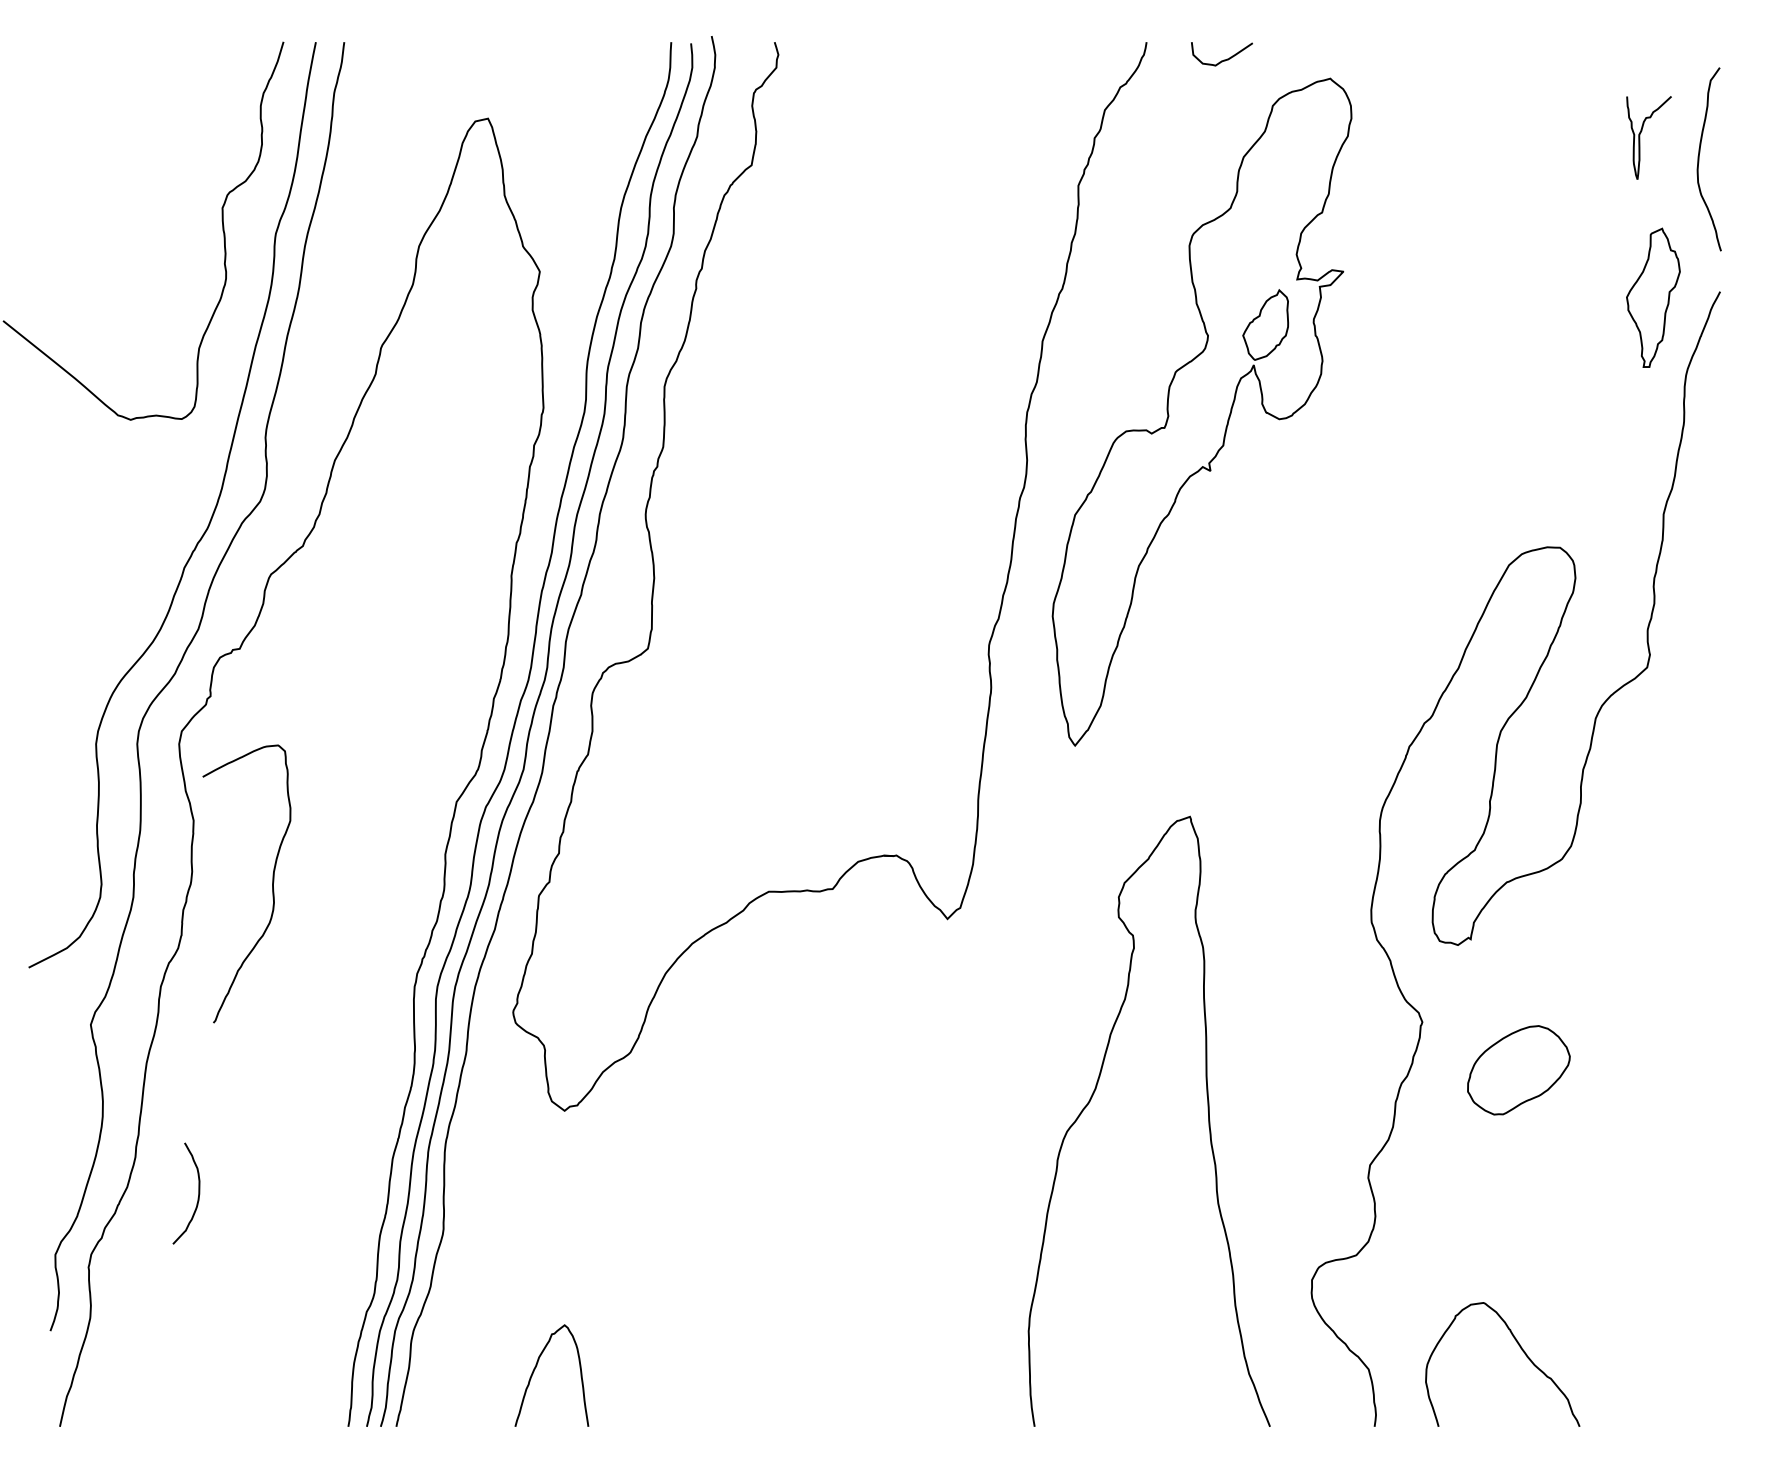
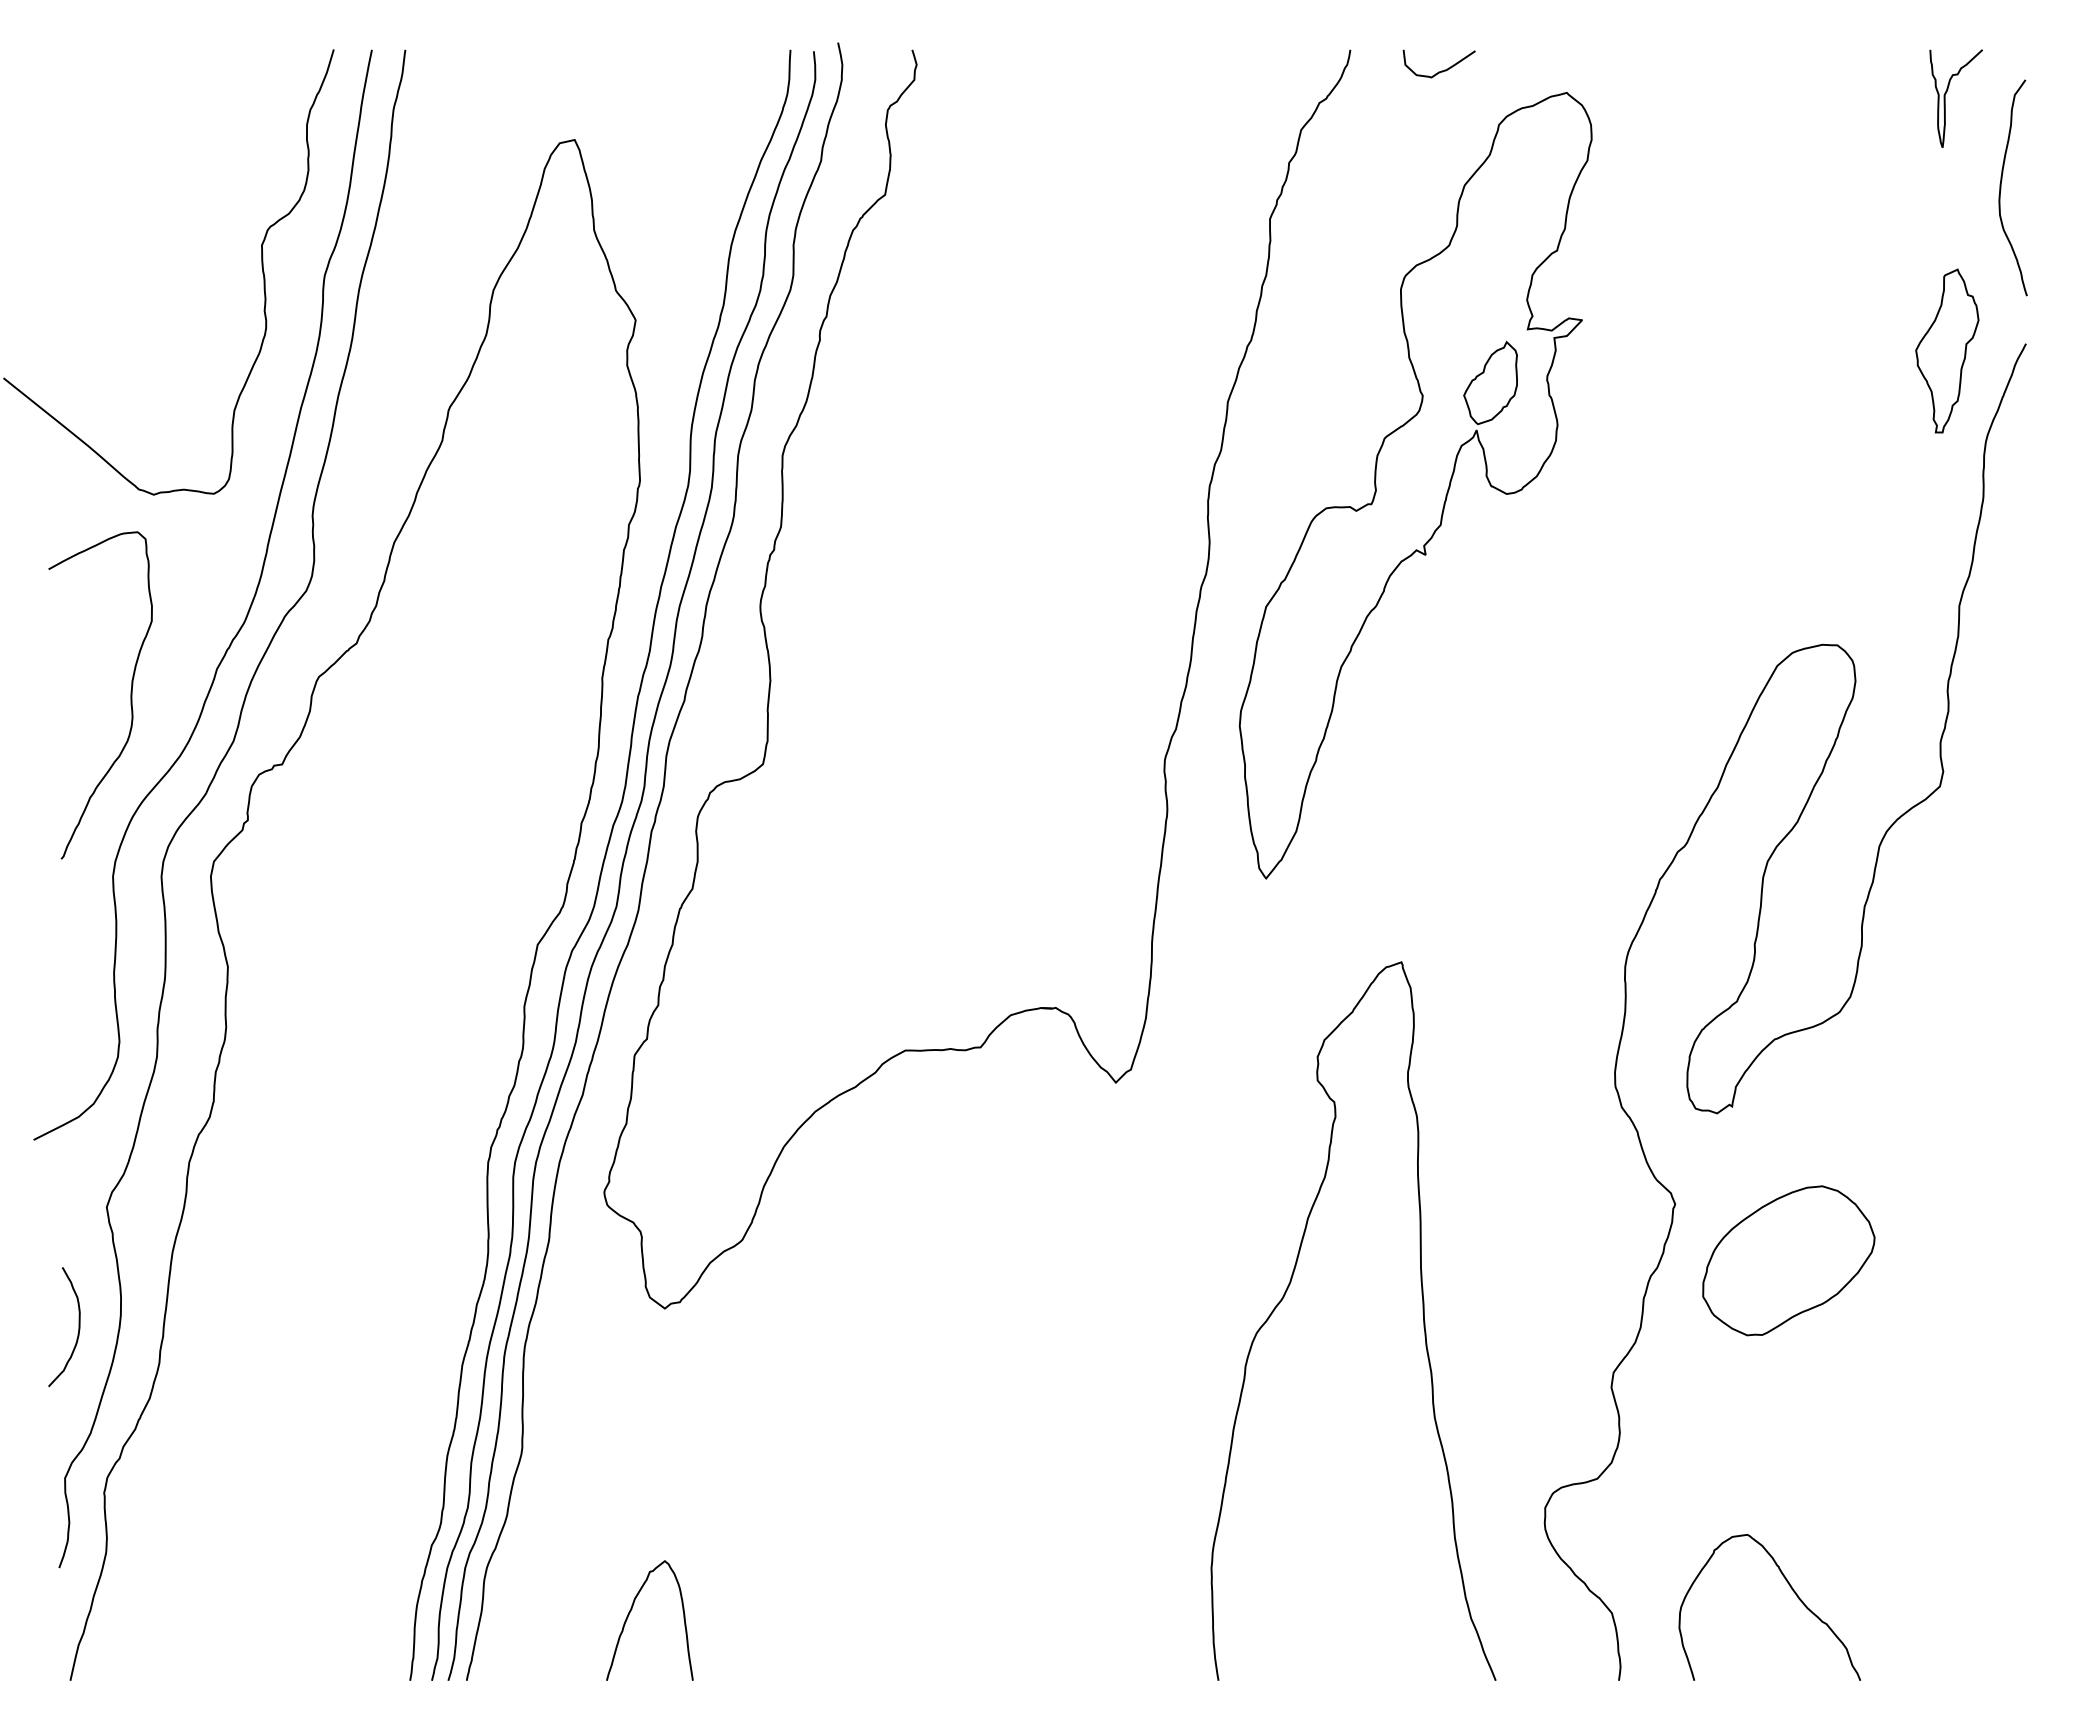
curve: (1639, 137) -> (1945, 98), moved
curve: (272, 884) -> (130, 695), moved
part: (1518, 1070) -> (1788, 1260), size x1.43
curve: (198, 1193) -> (78, 1327), moved

